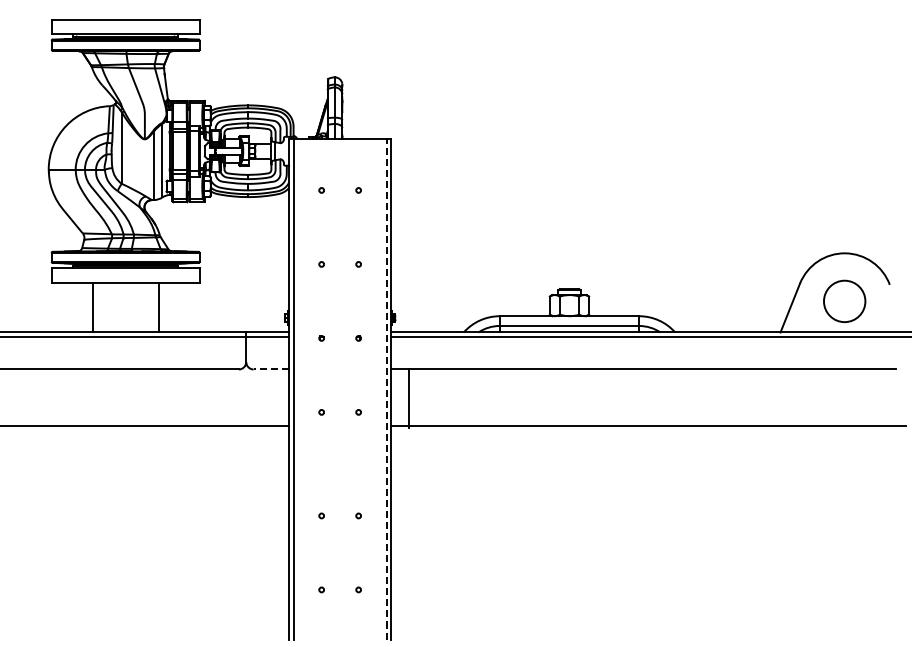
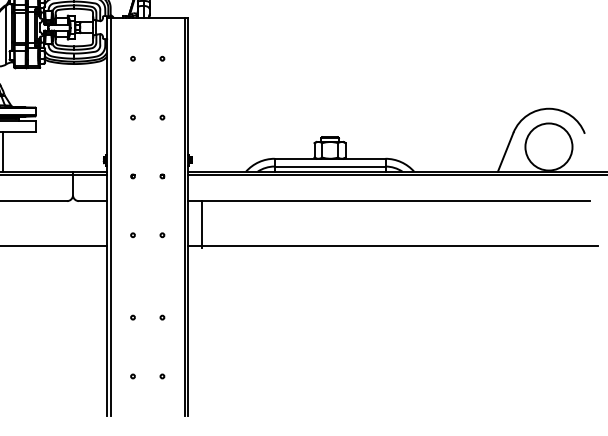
circle: (844, 301) -> (548, 147), size x1.43
line: (271, 369) -> (93, 201), dashed -> solid
line: (386, 388) -> (184, 216), dashed -> solid

